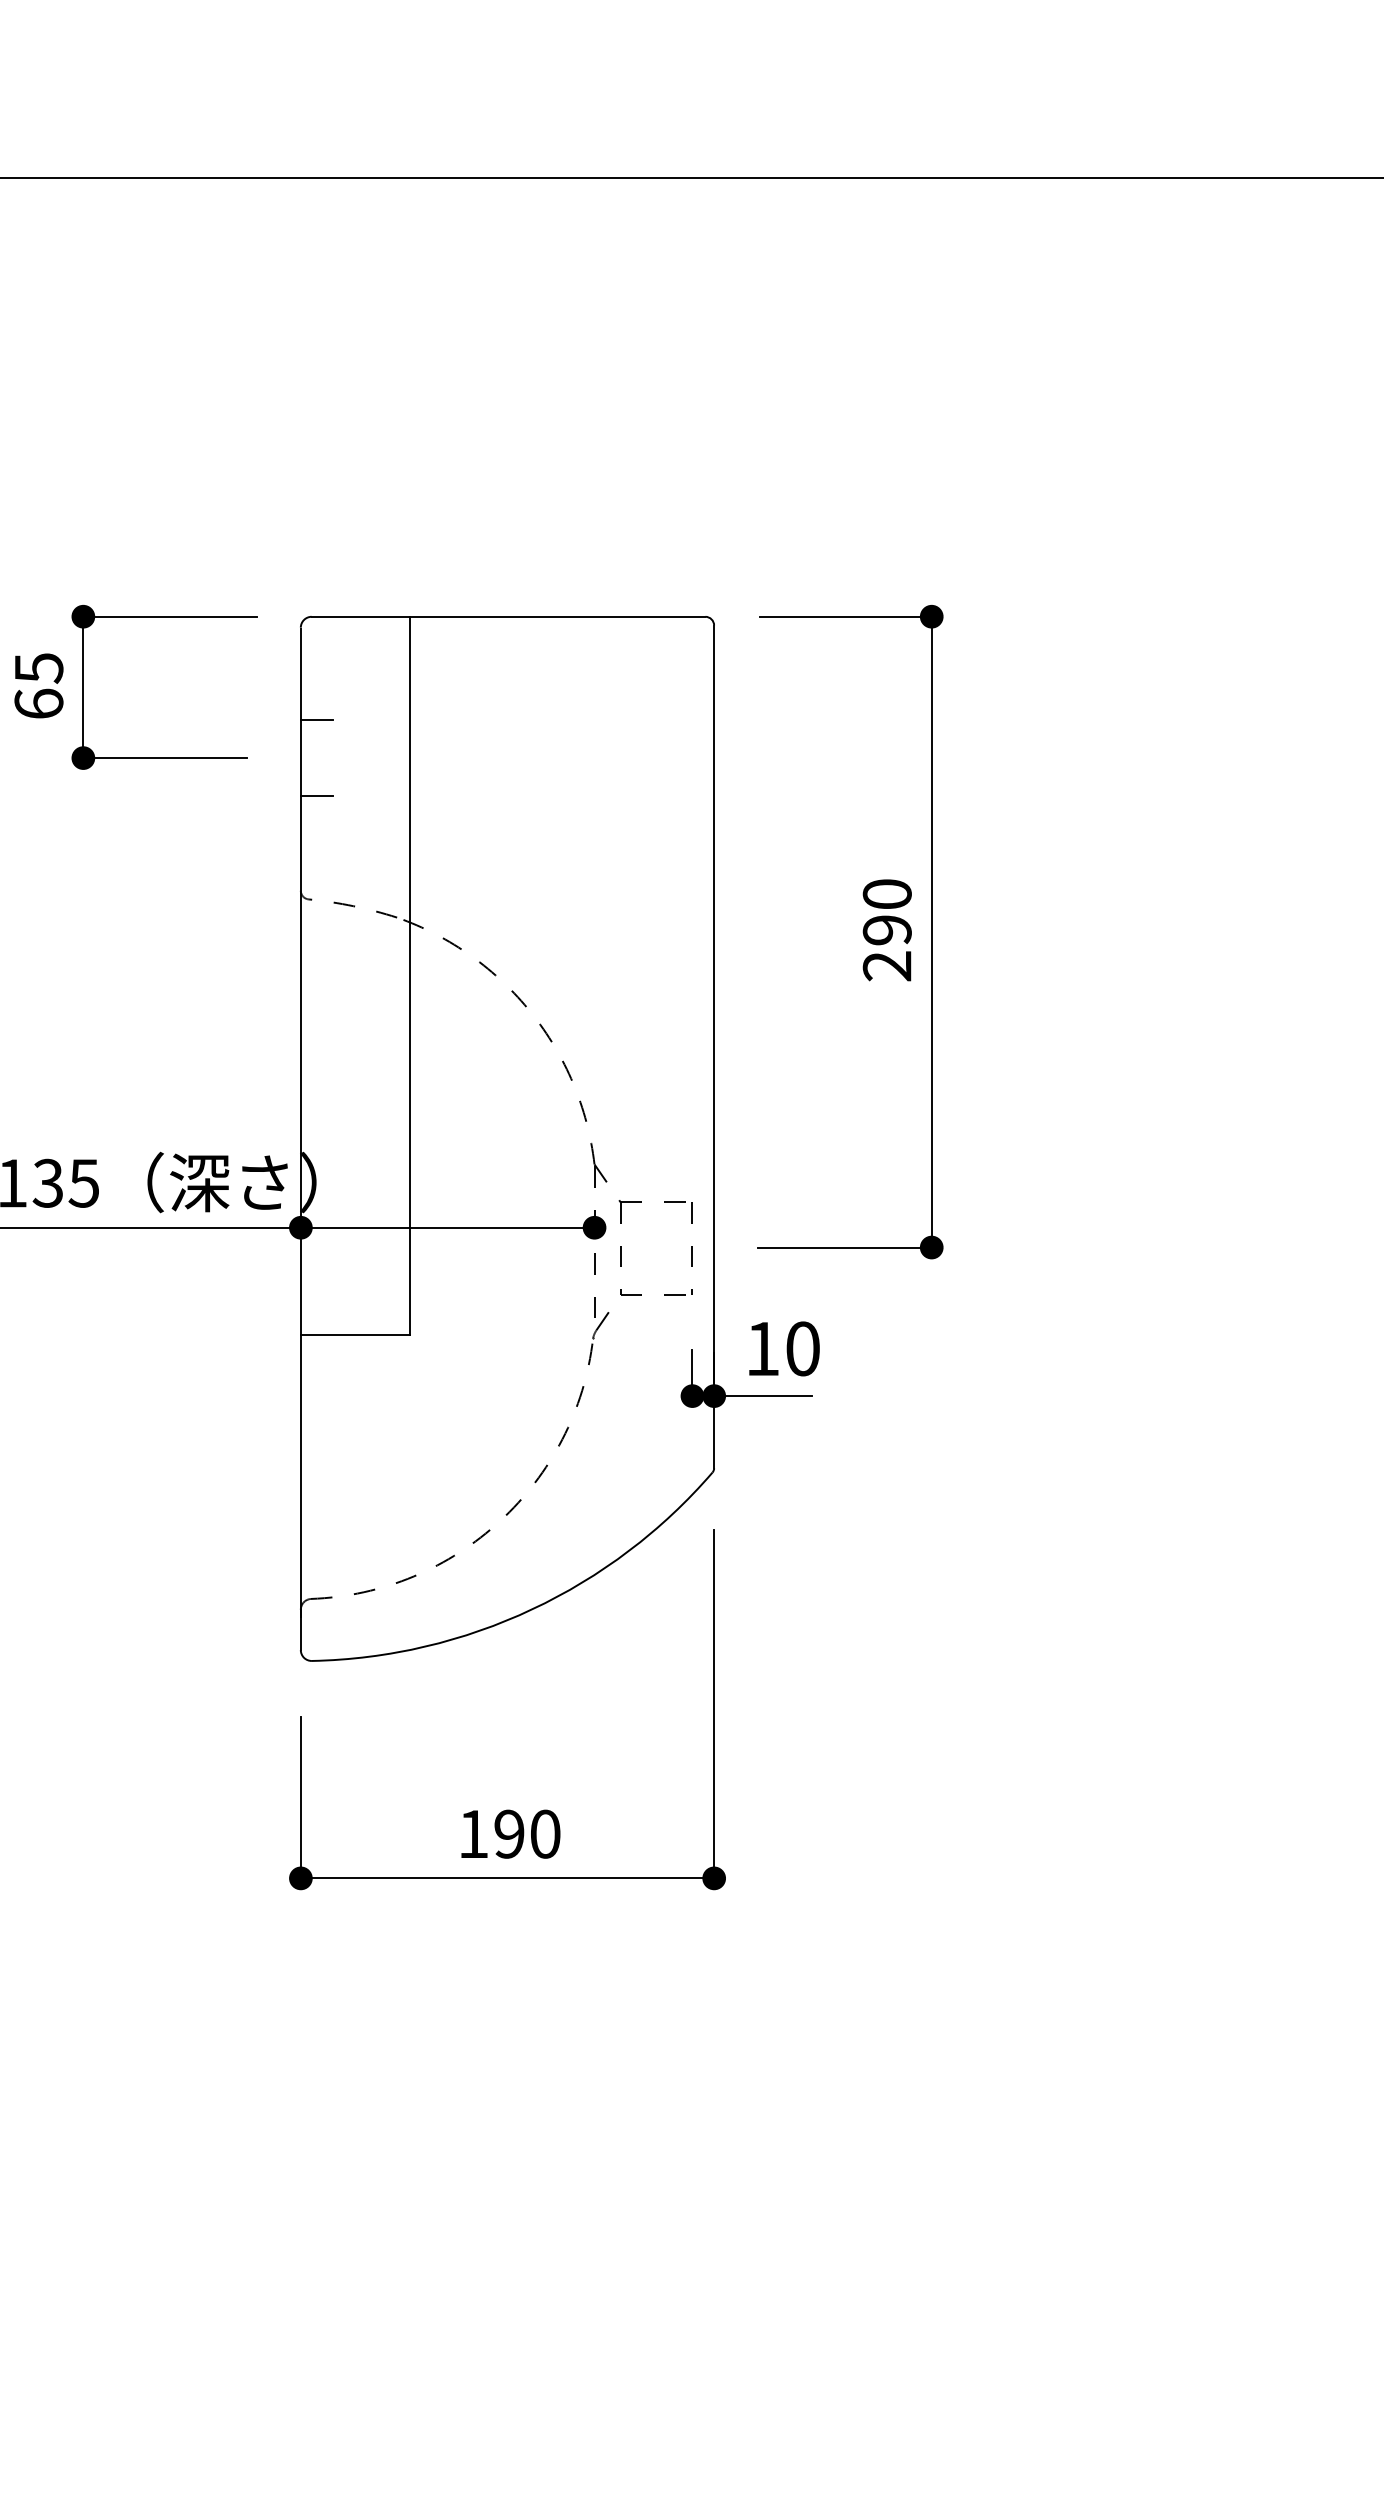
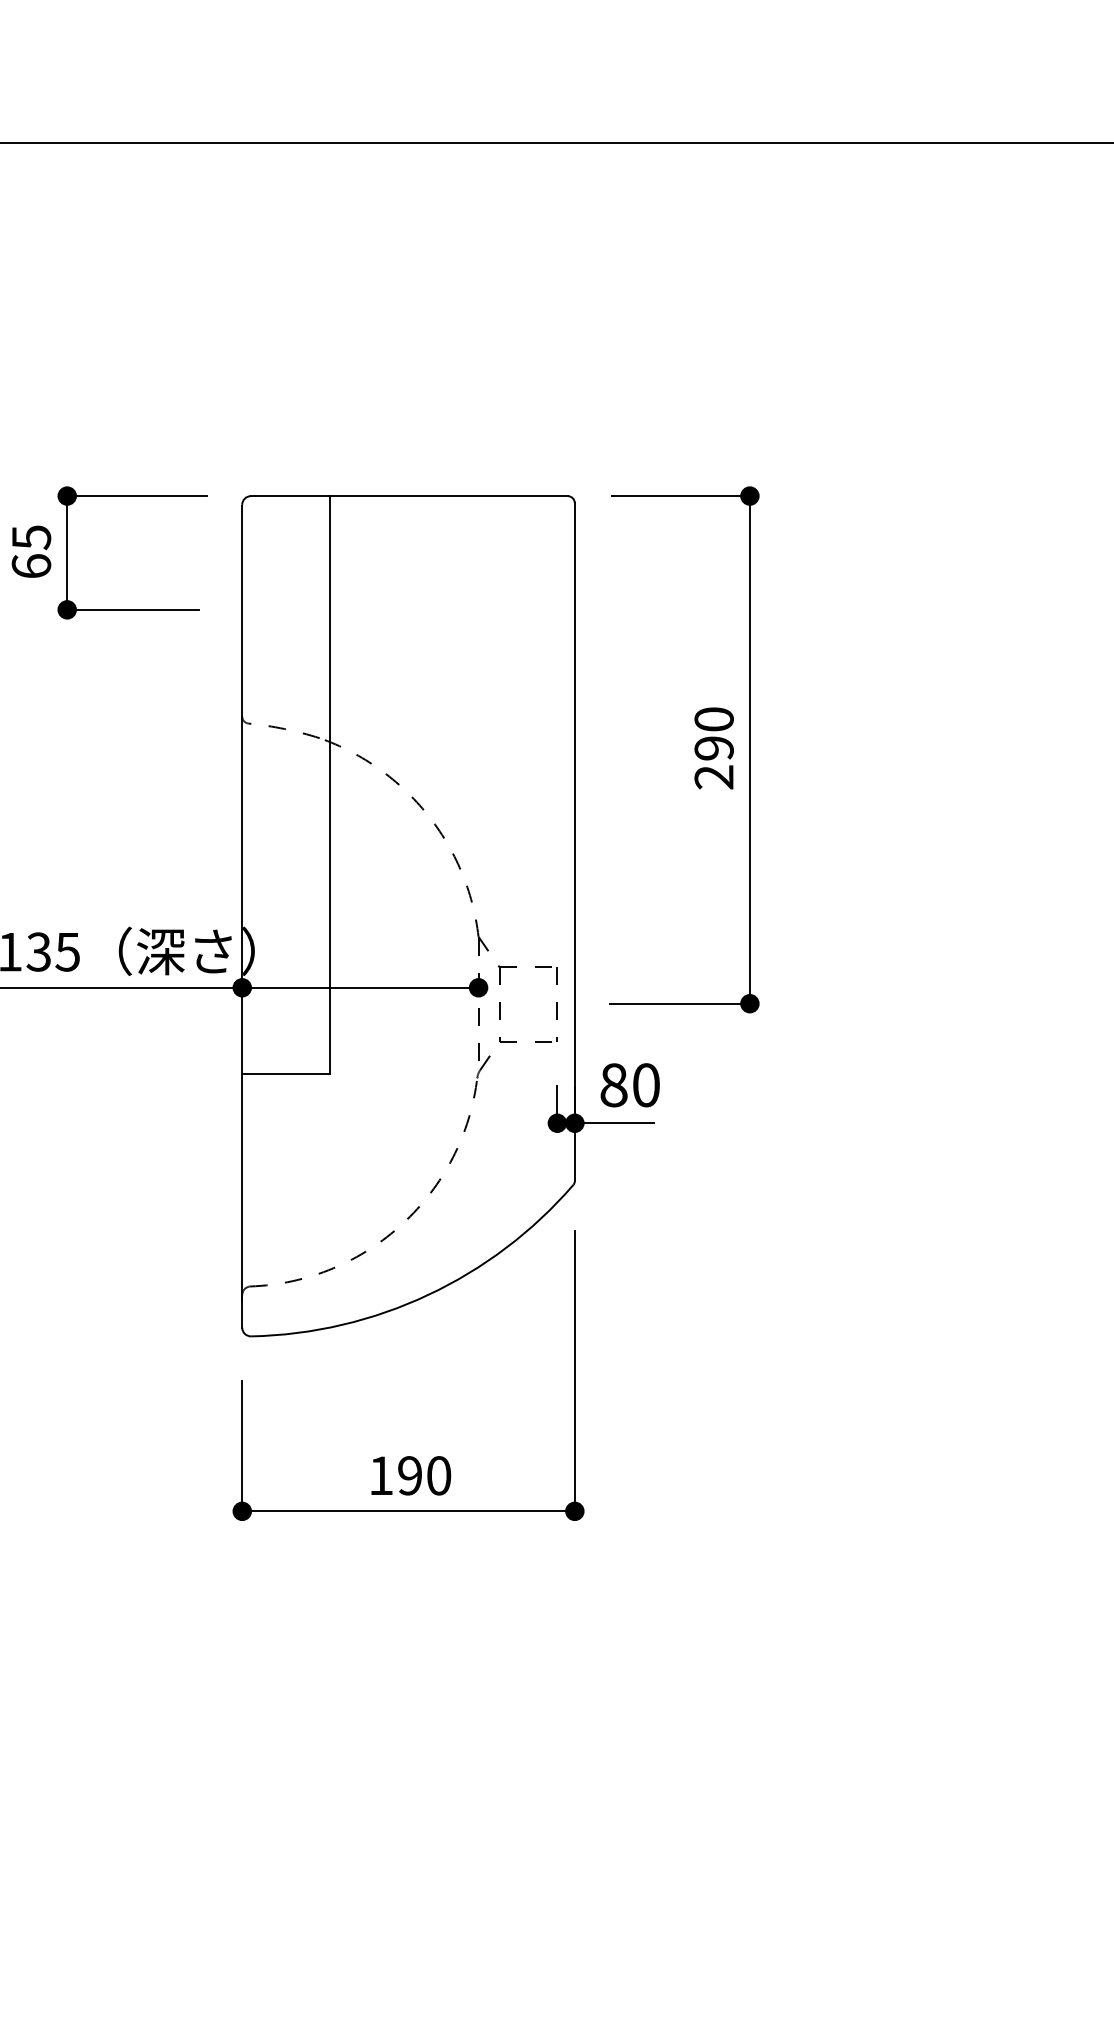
line: (316, 720) -> (254, 579), removed
line: (316, 796) -> (254, 640), removed
text: (762, 1348) -> (613, 1084), 10 -> 80

